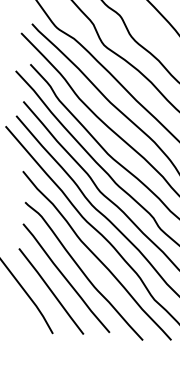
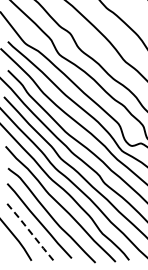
line: (51, 291) -> (29, 230), solid -> dashed

